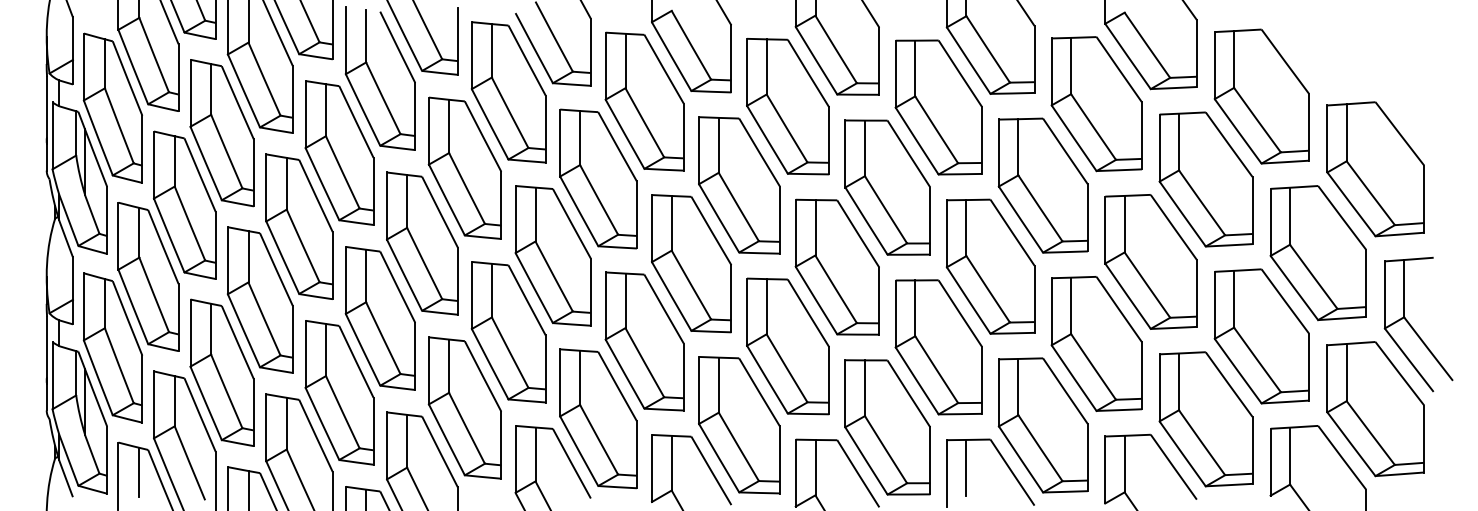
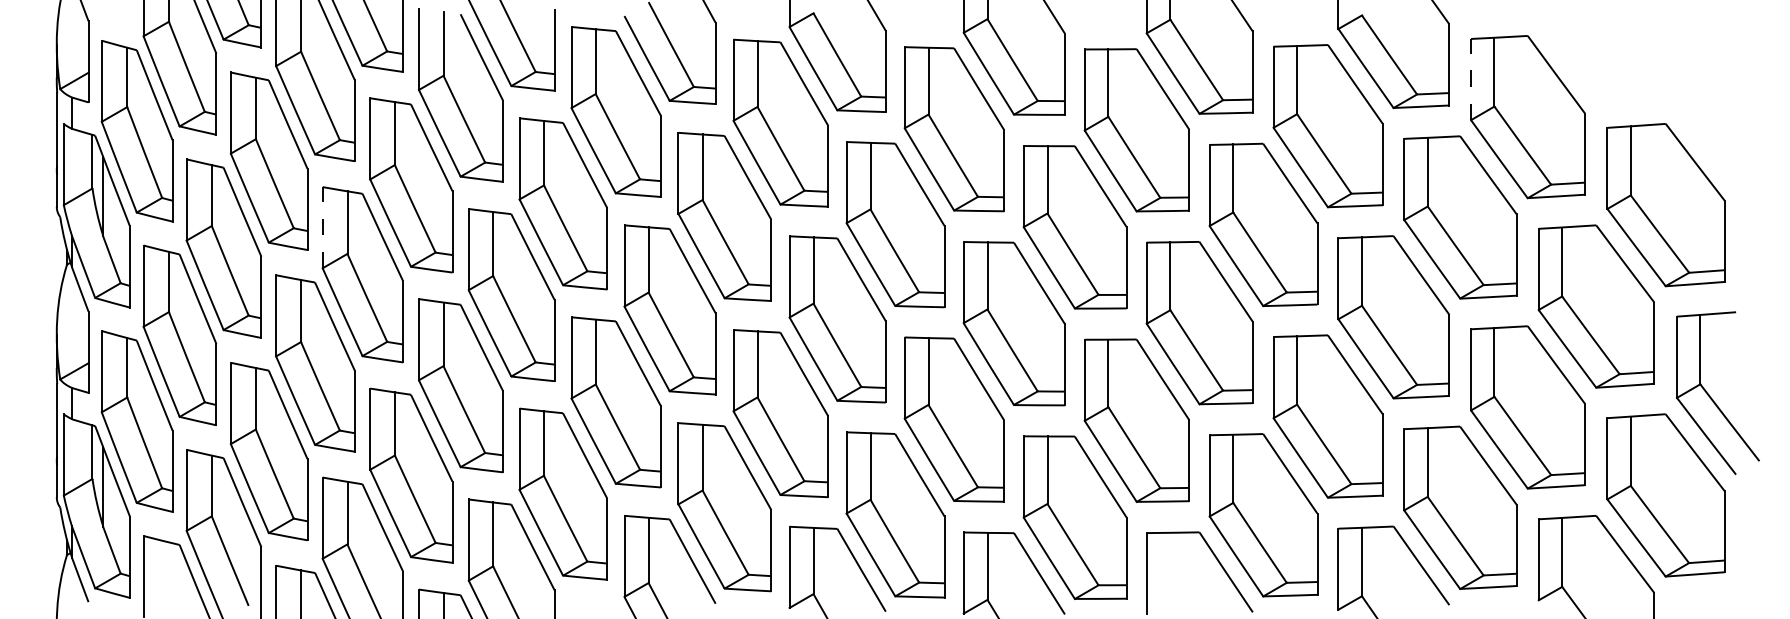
line: (1214, 65) -> (1470, 79), solid -> dashed
line: (266, 187) -> (322, 227), solid -> dashed
line: (966, 467) -> (1170, 566), removed
line: (139, 472) -> (169, 572), removed

